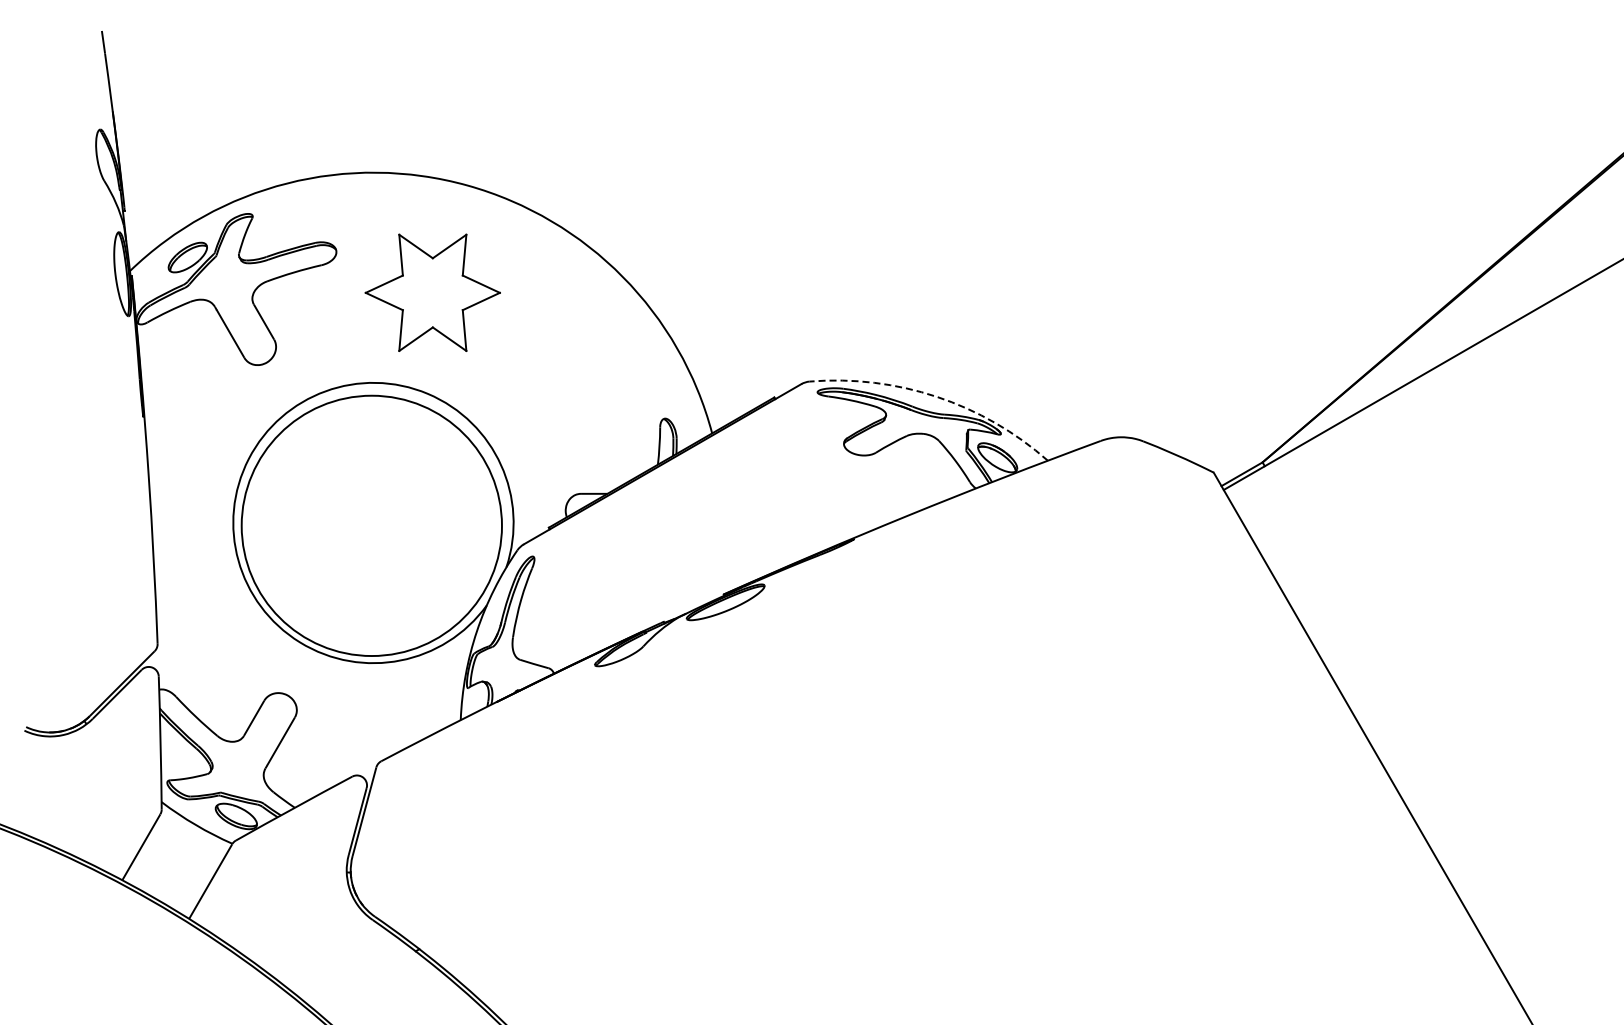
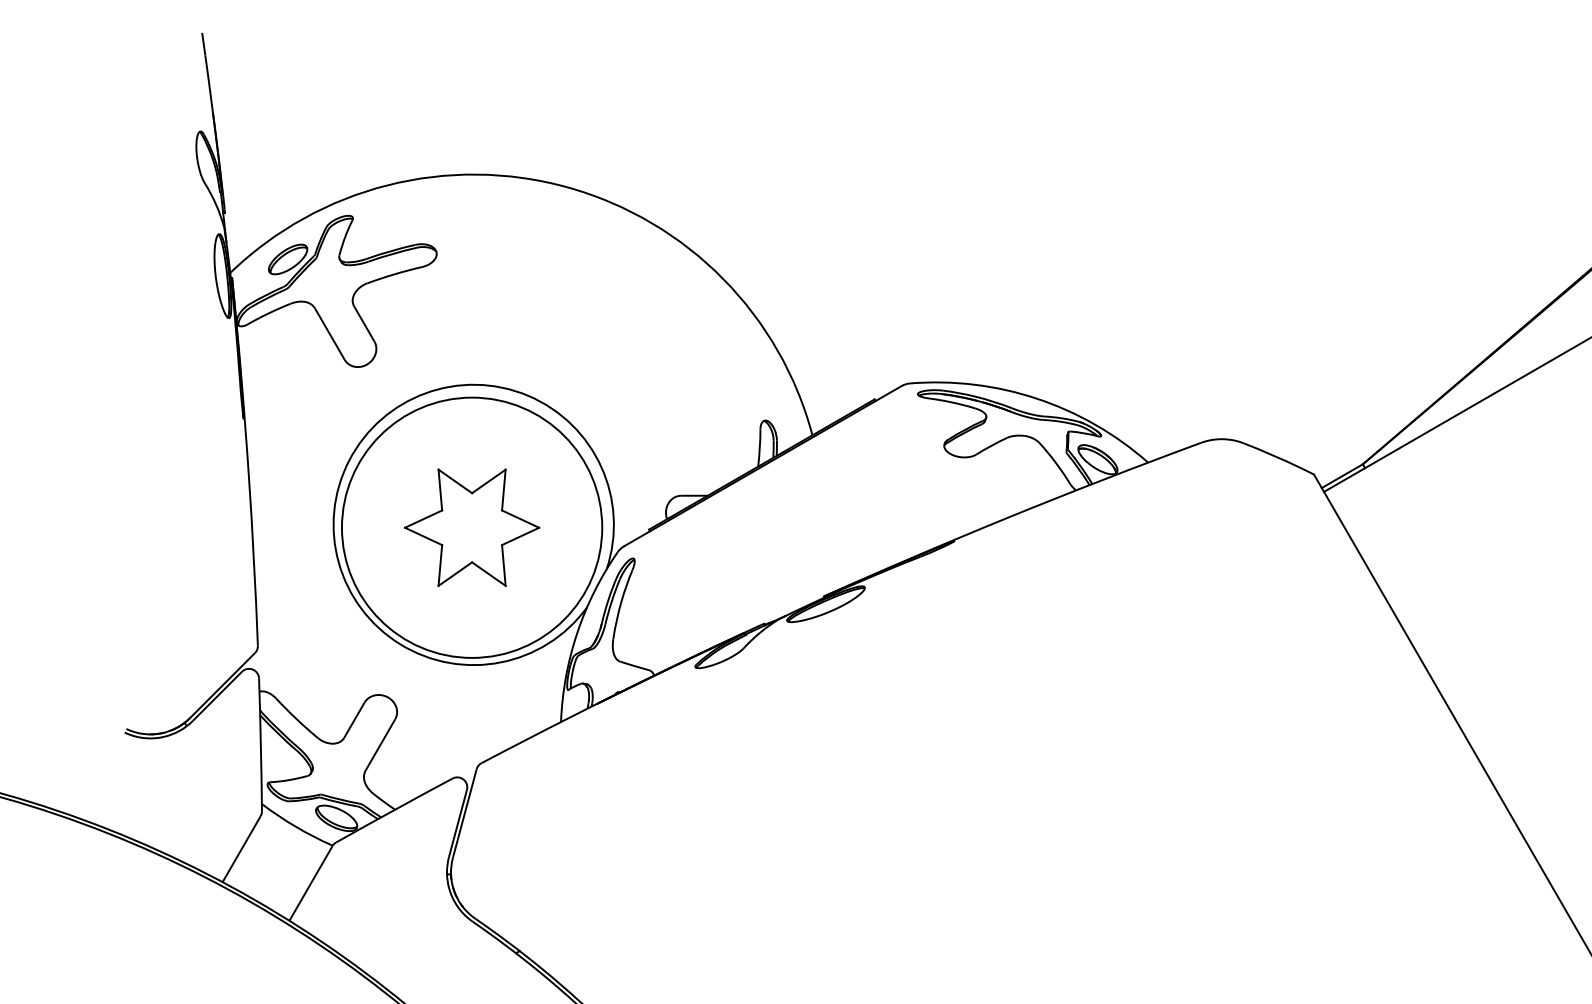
part: (432, 292) -> (471, 527), moved
arc: (936, 396) -> (1036, 398), dashed -> solid

